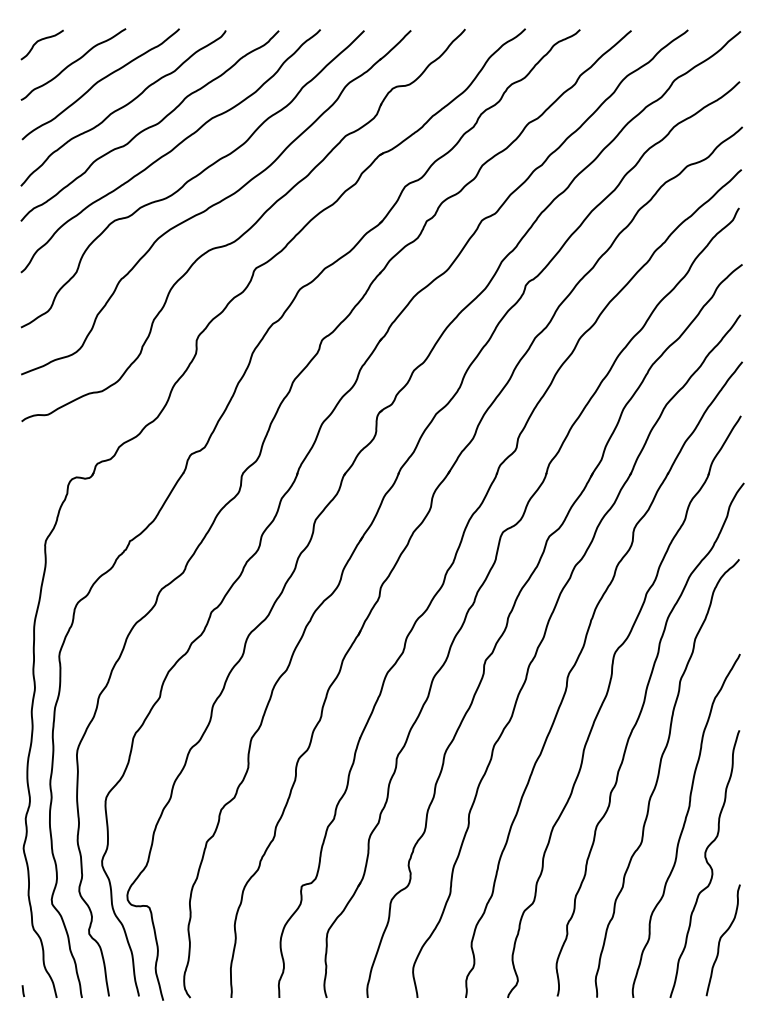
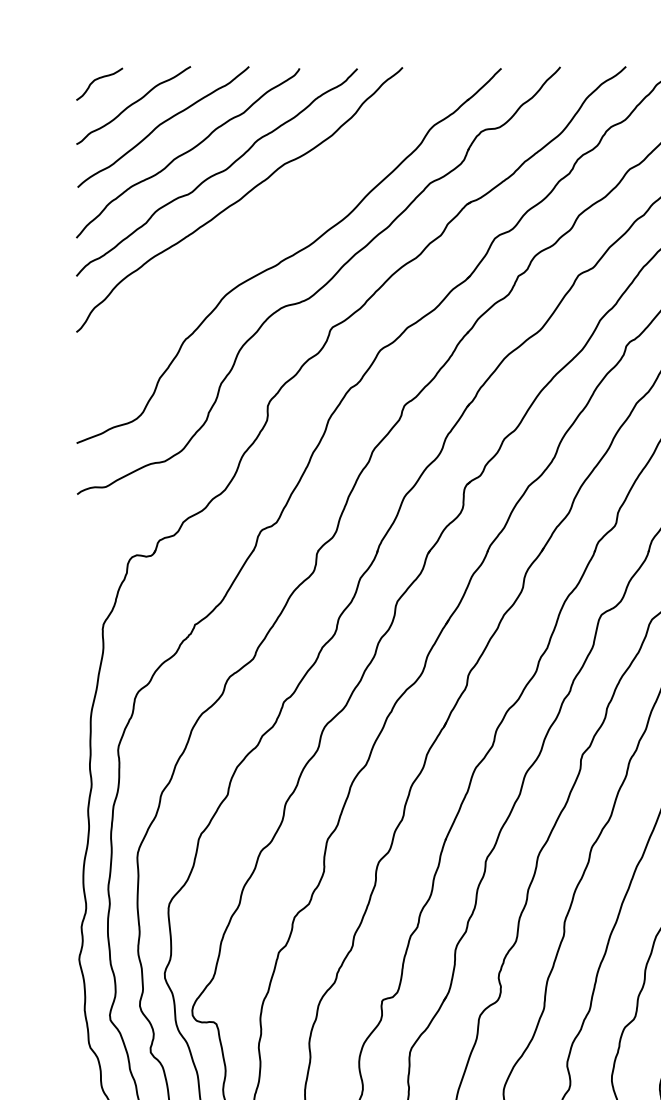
curve: (192, 179) -> (263, 230), removed

